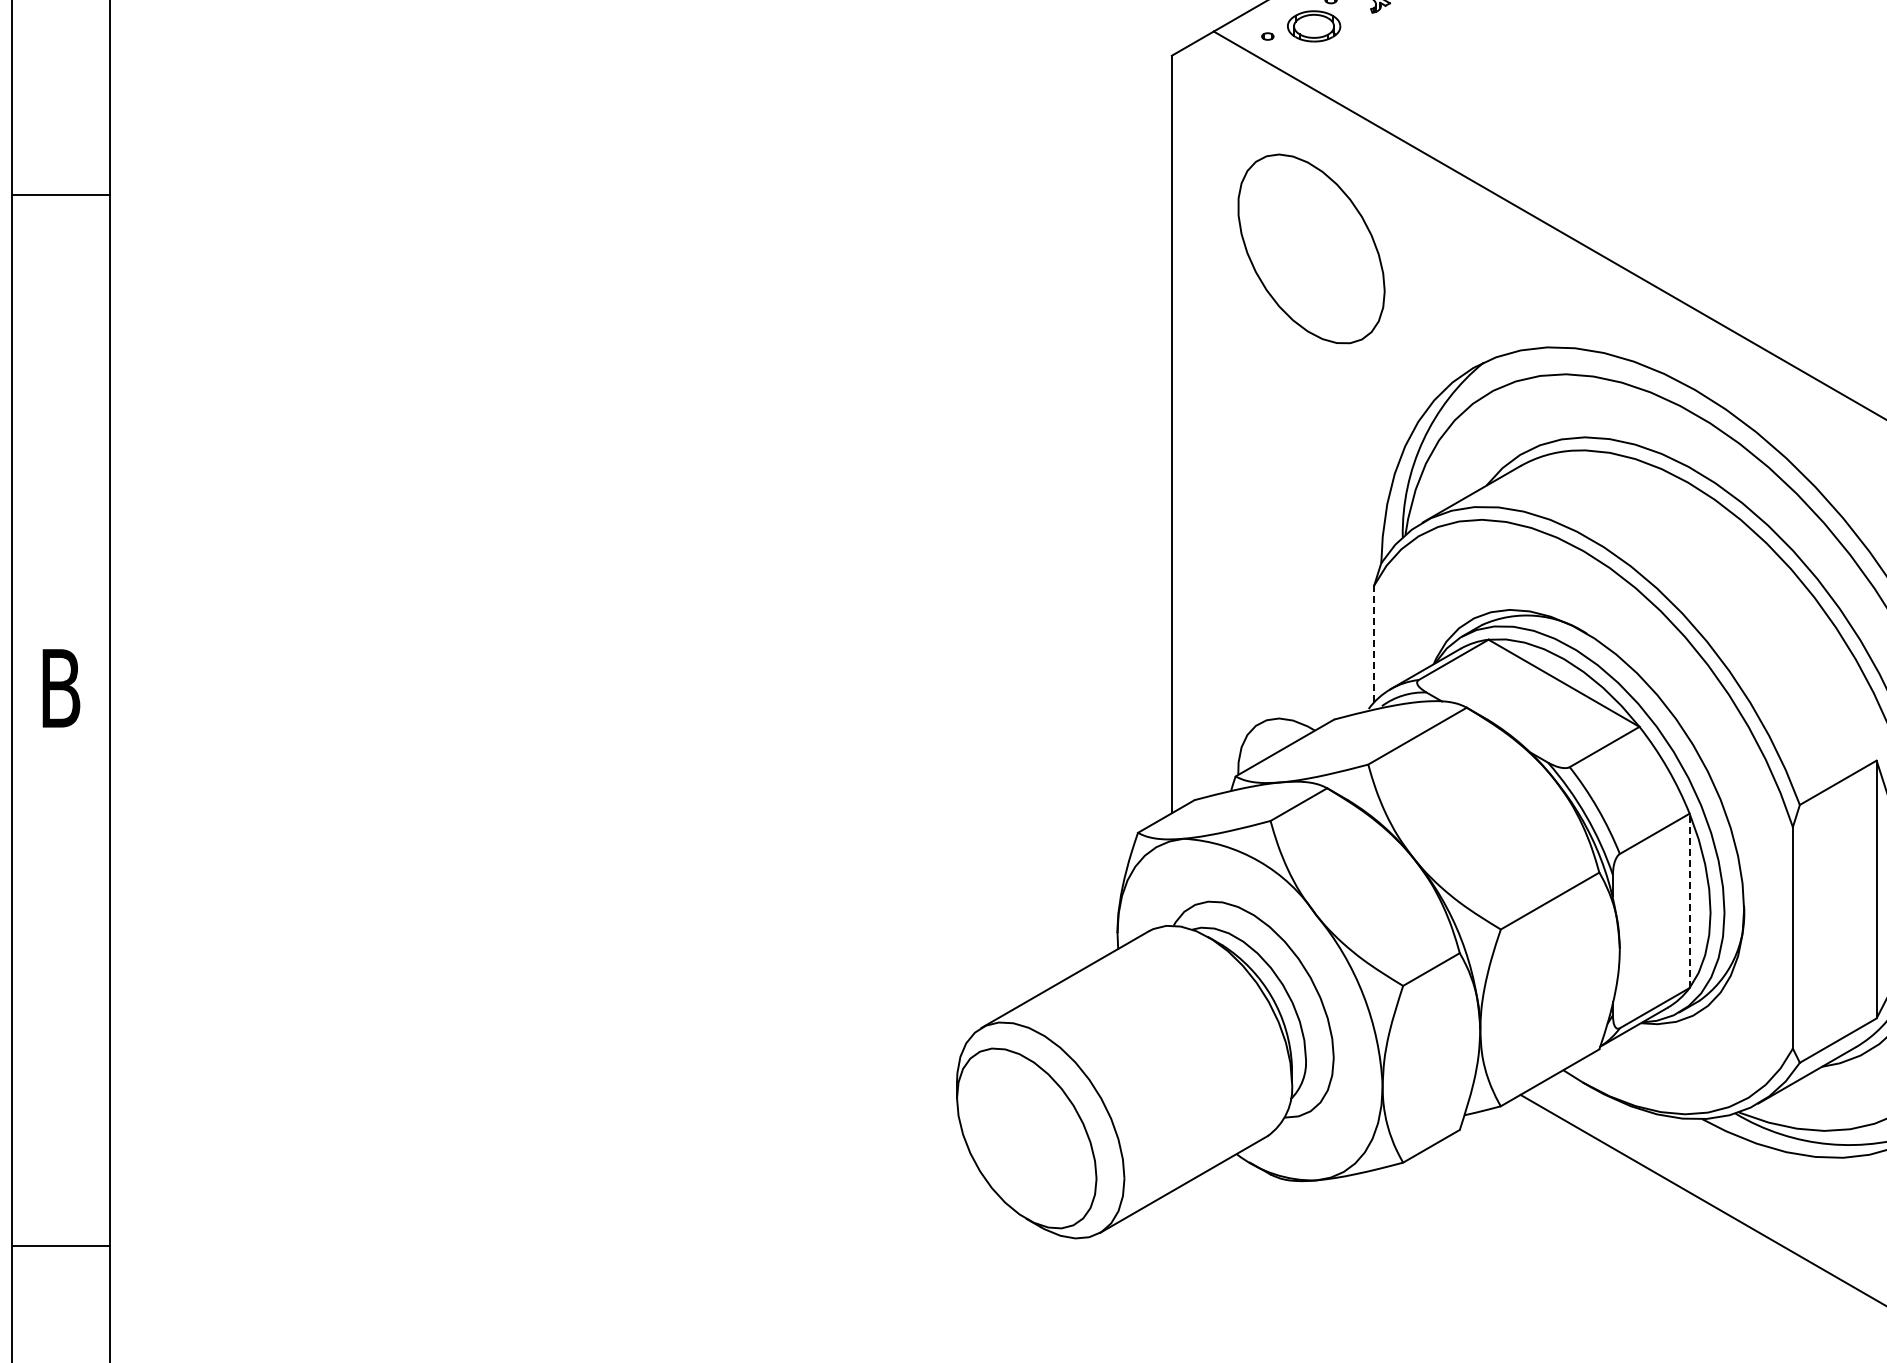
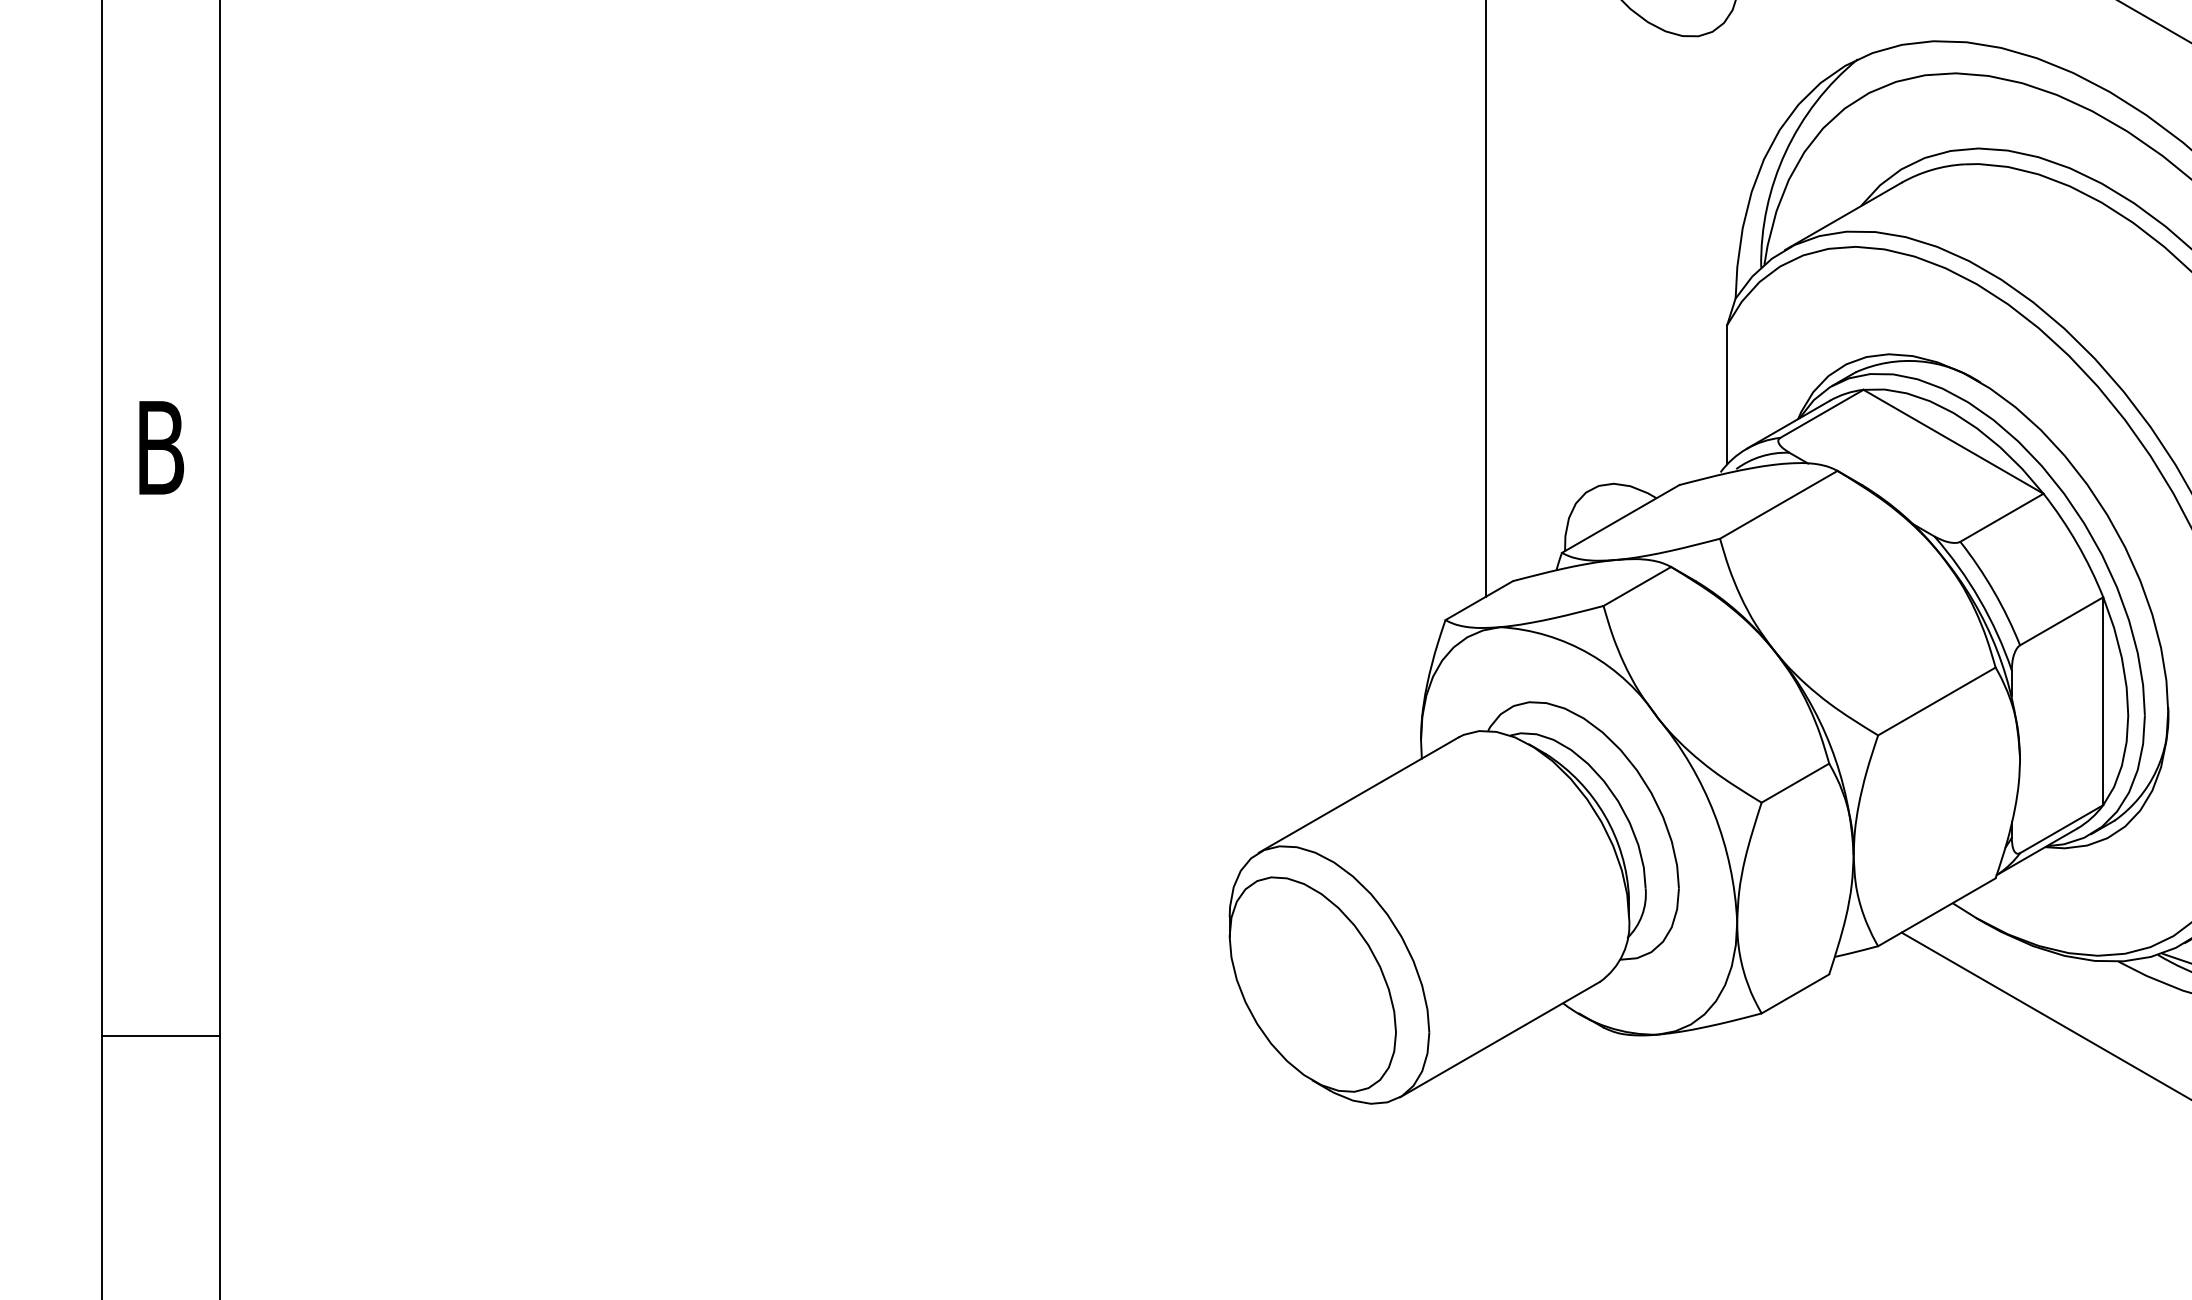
line: (1374, 644) -> (1727, 395), dashed -> solid
line: (1689, 900) -> (2103, 700), dashed -> solid
line: (60, 1246) -> (160, 1035), moved

